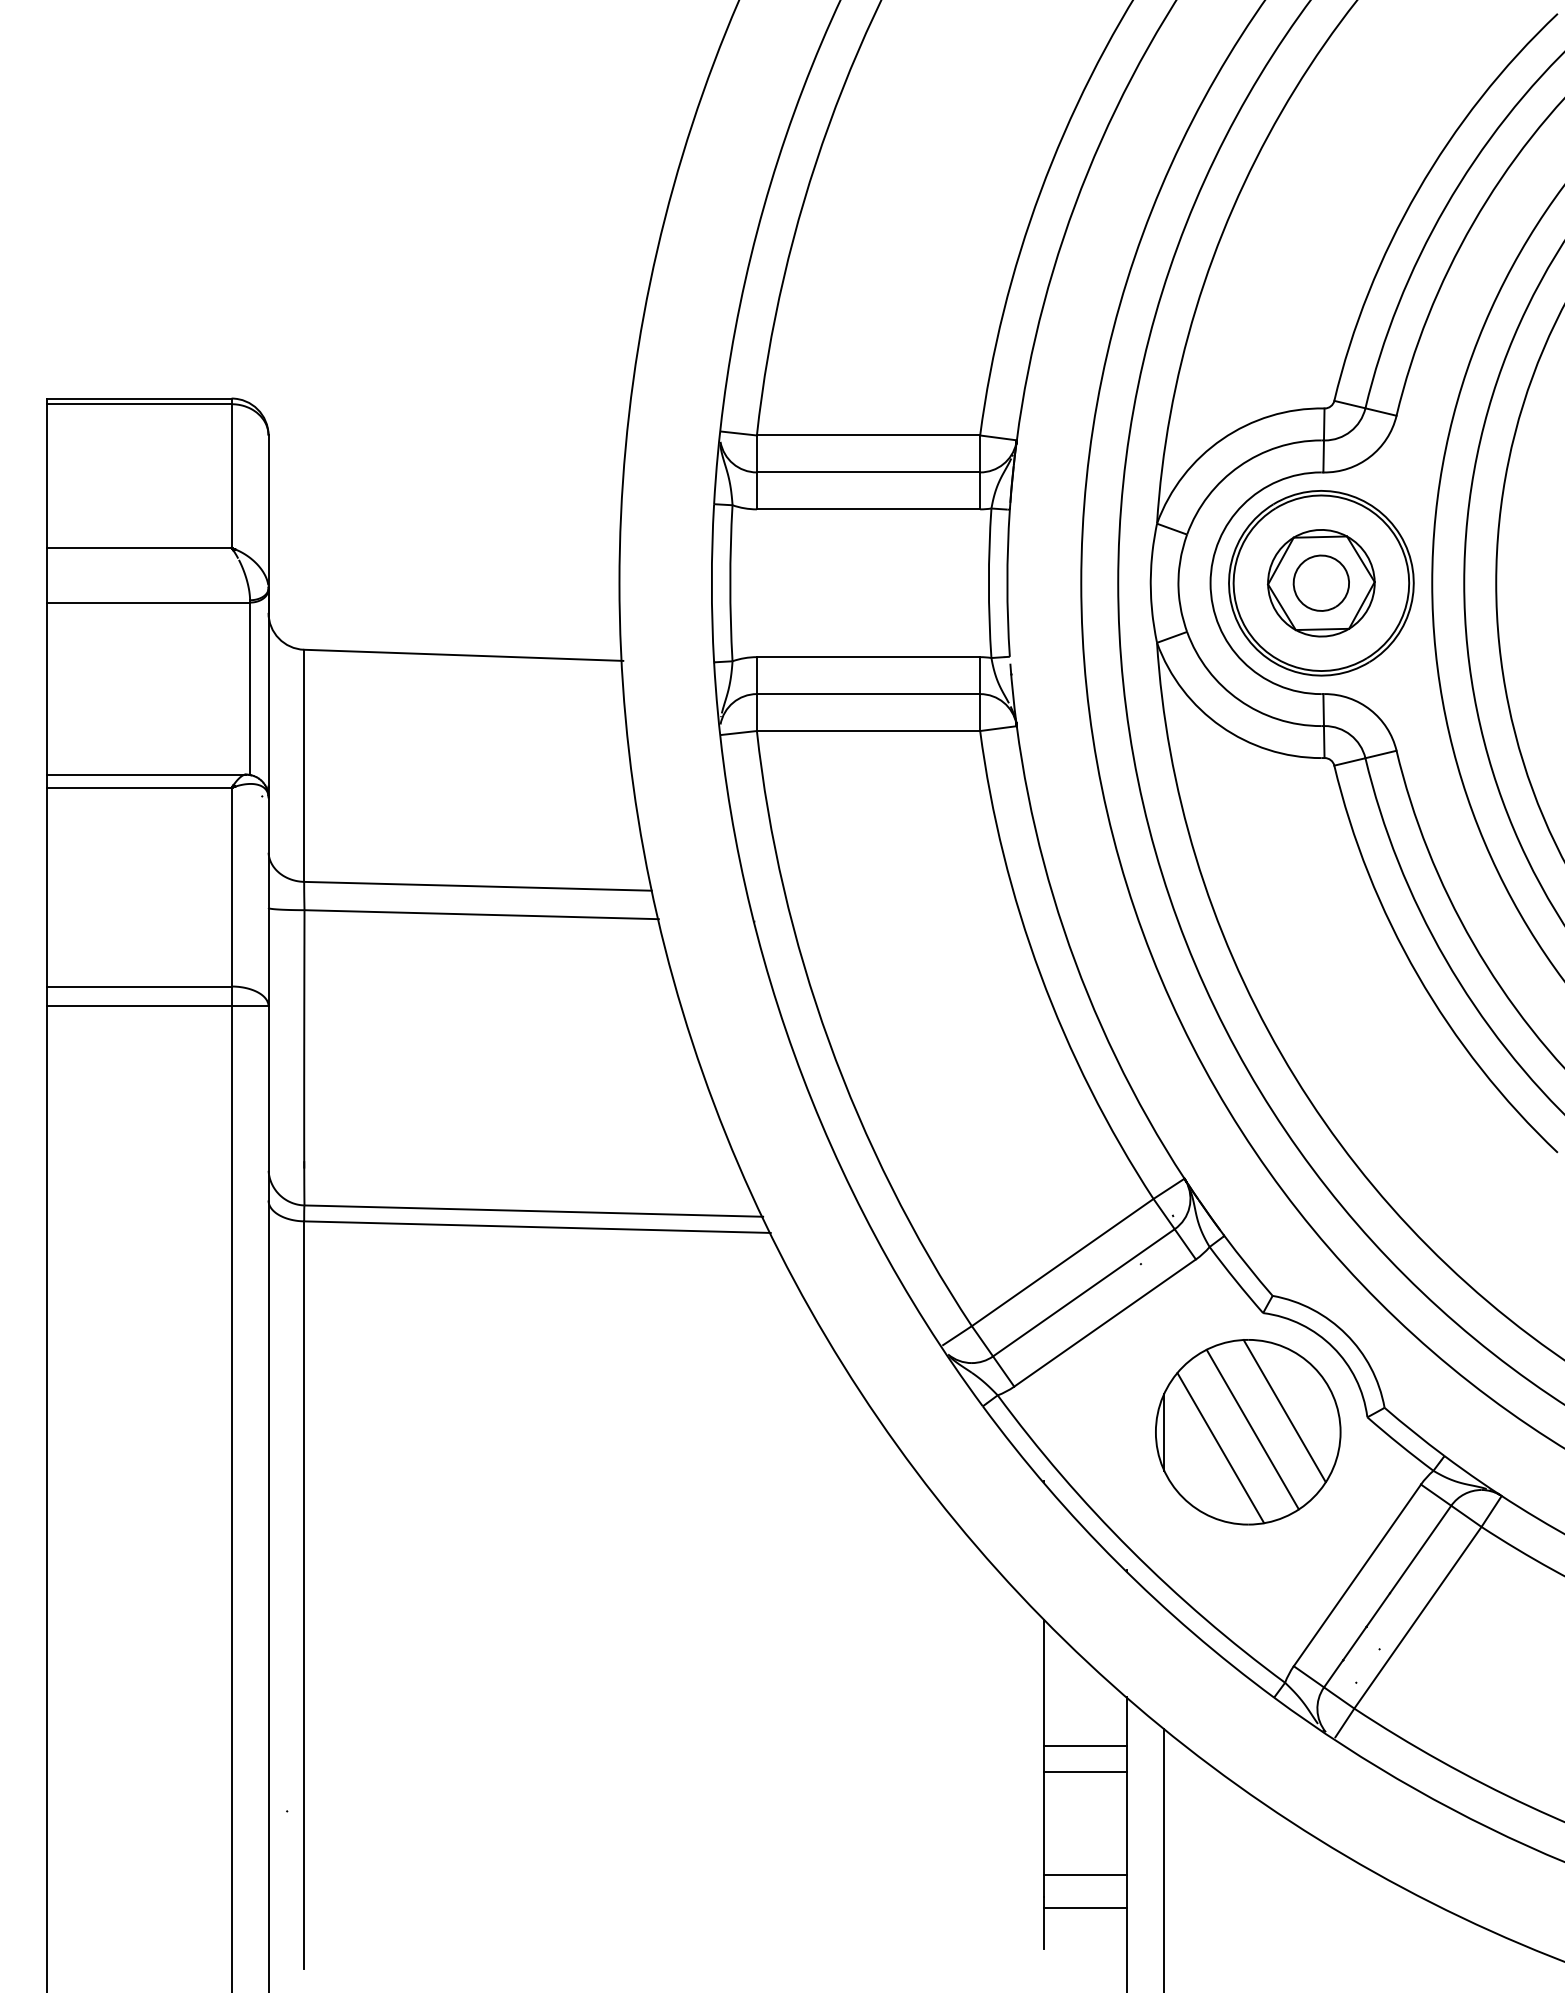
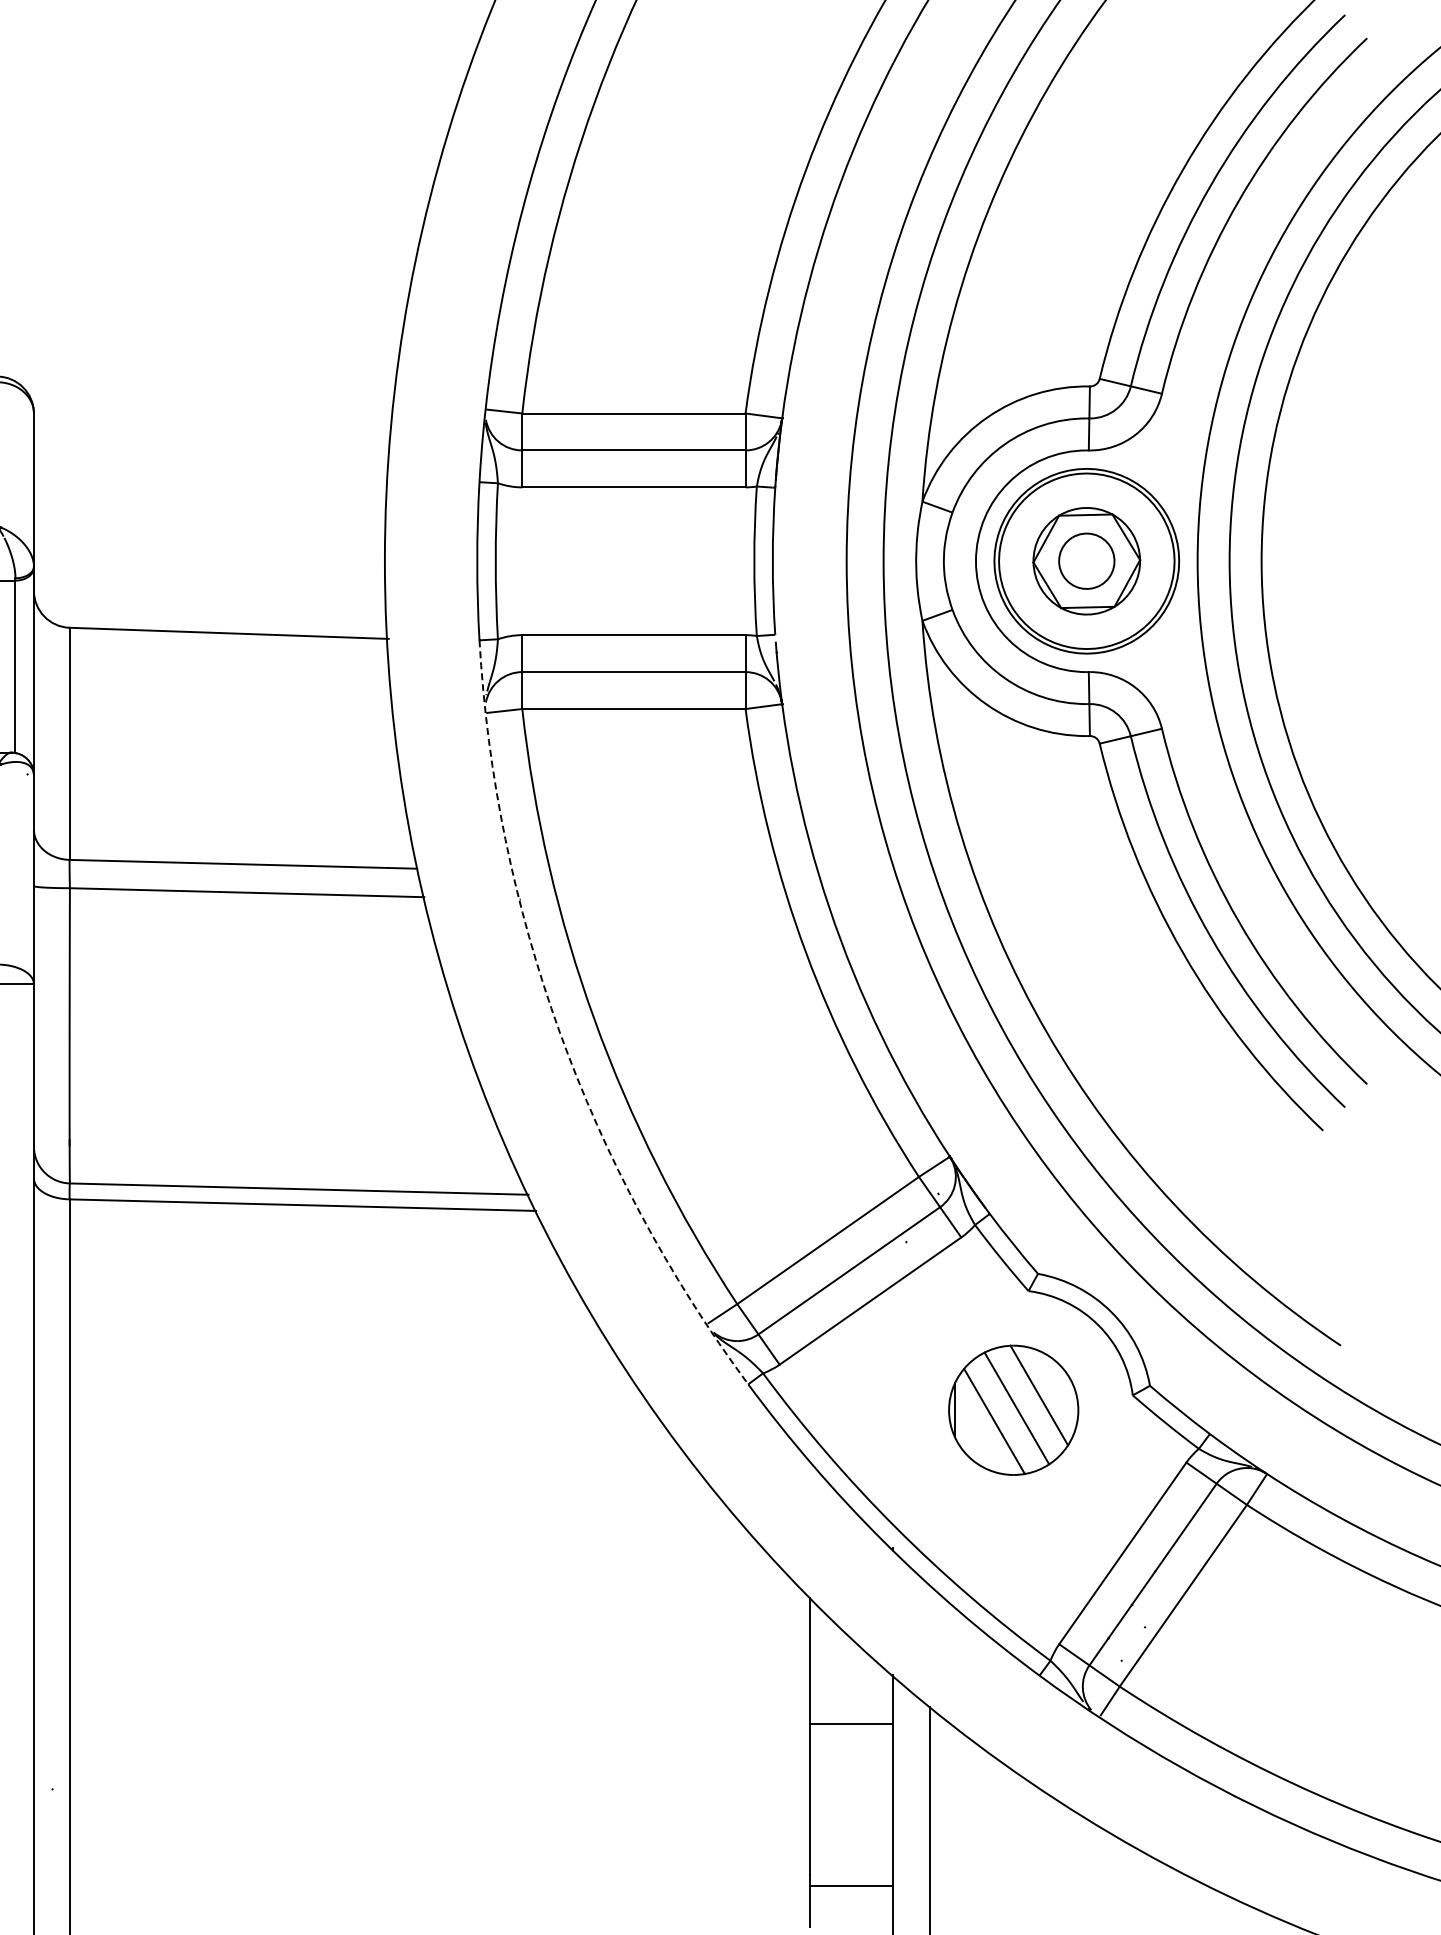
arc: (794, 1053) -> (559, 1031), solid -> dashed
part: (1248, 1432) -> (1013, 1410), size x0.7
line: (1085, 1772) -> (850, 1750), removed
line: (1085, 1874) -> (850, 1852), removed

